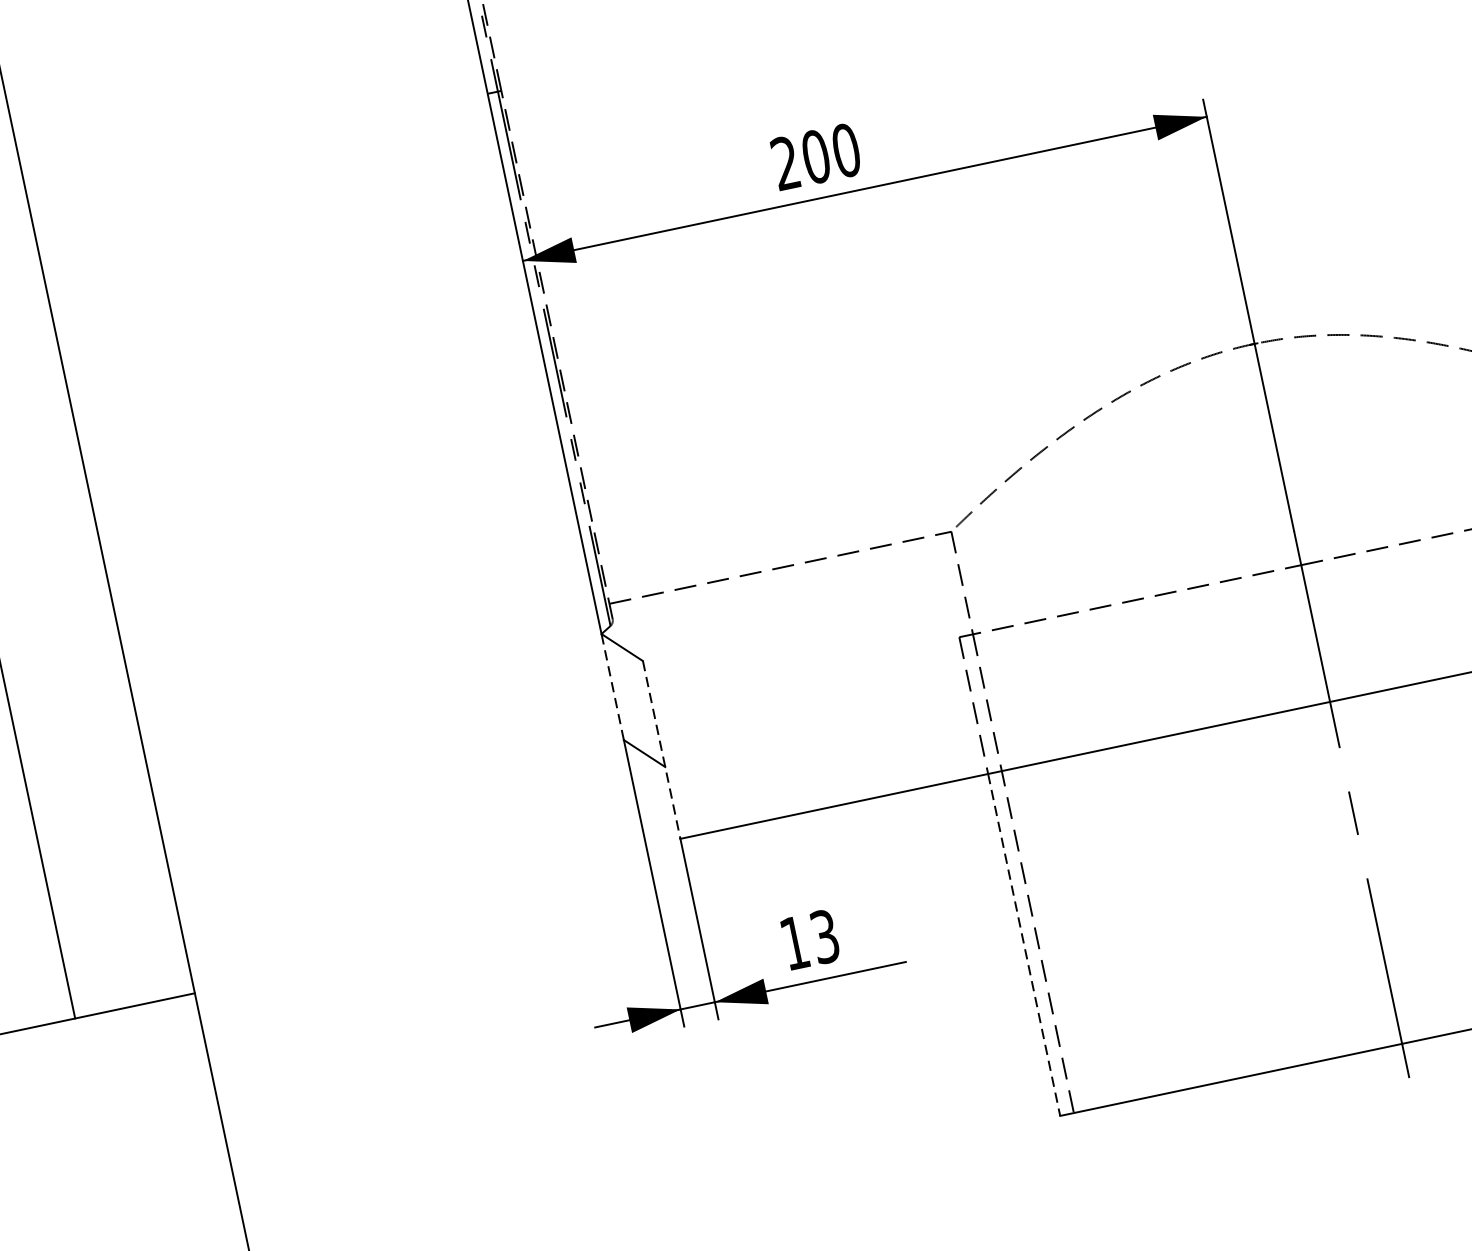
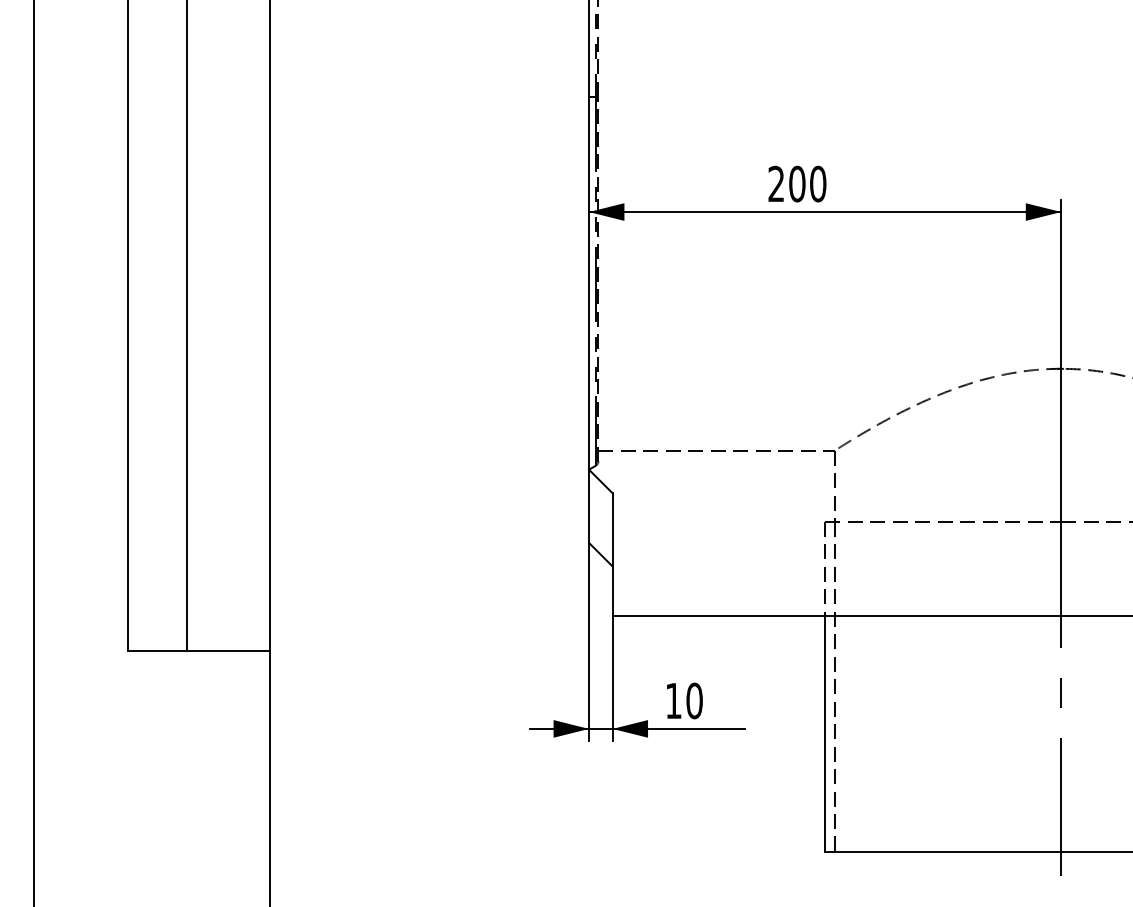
line: (613, 687) -> (589, 506), dashed -> solid
line: (661, 751) -> (612, 555), dashed -> solid
text: (824, 936) -> (694, 700), 13 -> 10
line: (1024, 945) -> (825, 734), dashed -> solid

